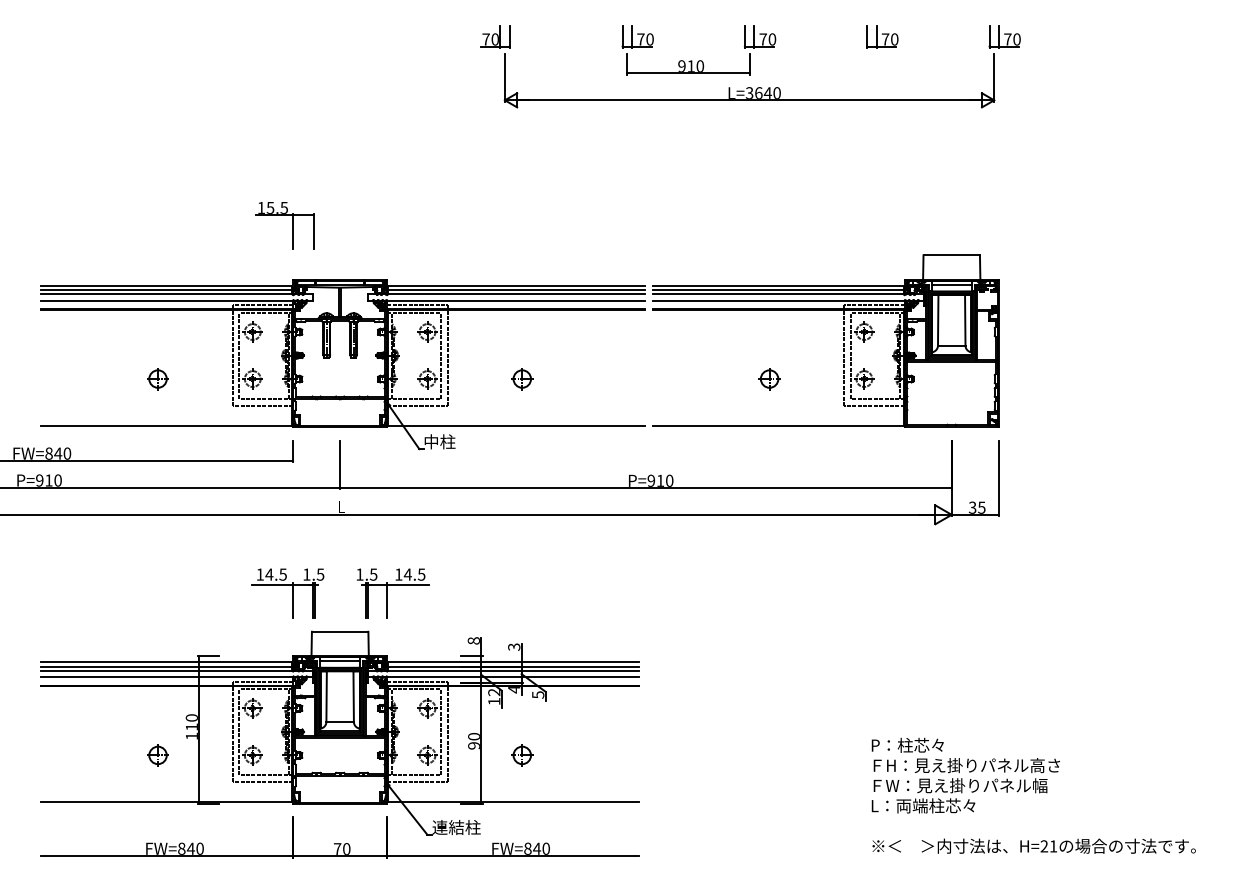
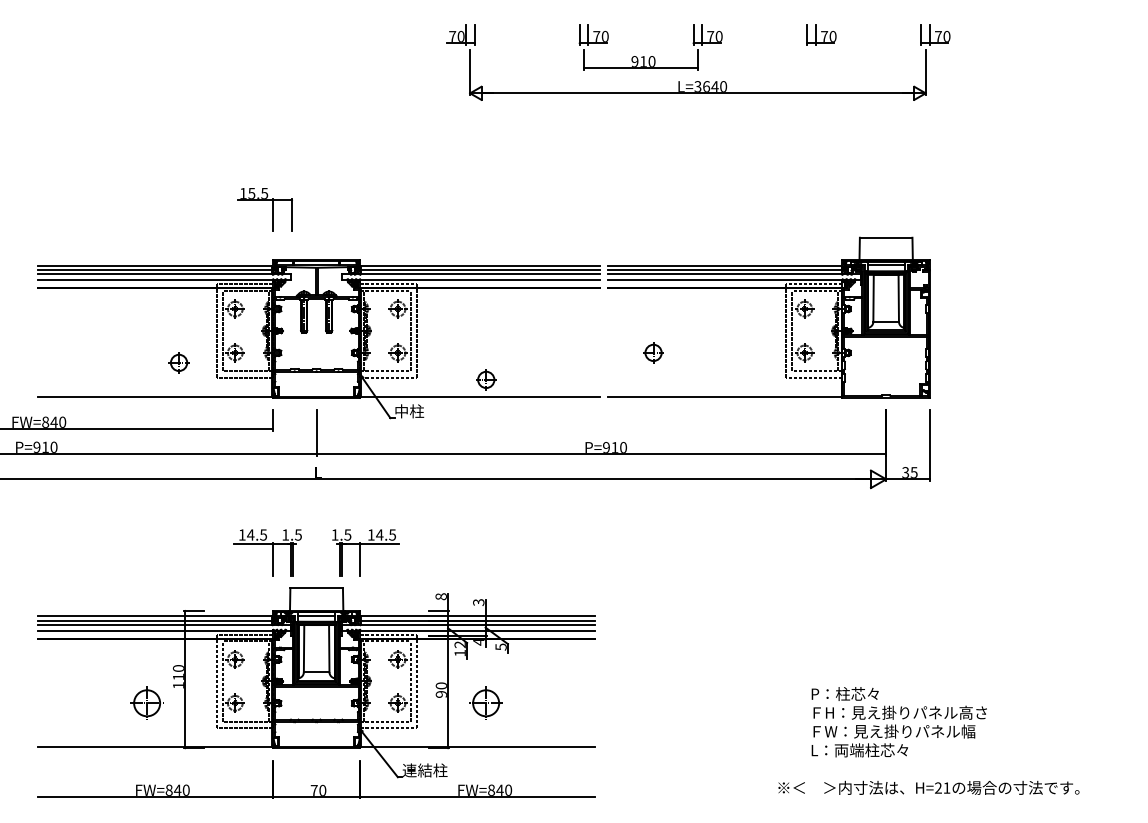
part: (157, 378) -> (178, 362), moved
part: (522, 378) -> (486, 379), moved
part: (769, 378) -> (653, 352), moved
part: (157, 755) -> (146, 703), size x1.6
part: (522, 755) -> (486, 703), size x1.6
text: (1033, 845) -> (928, 787), moved

